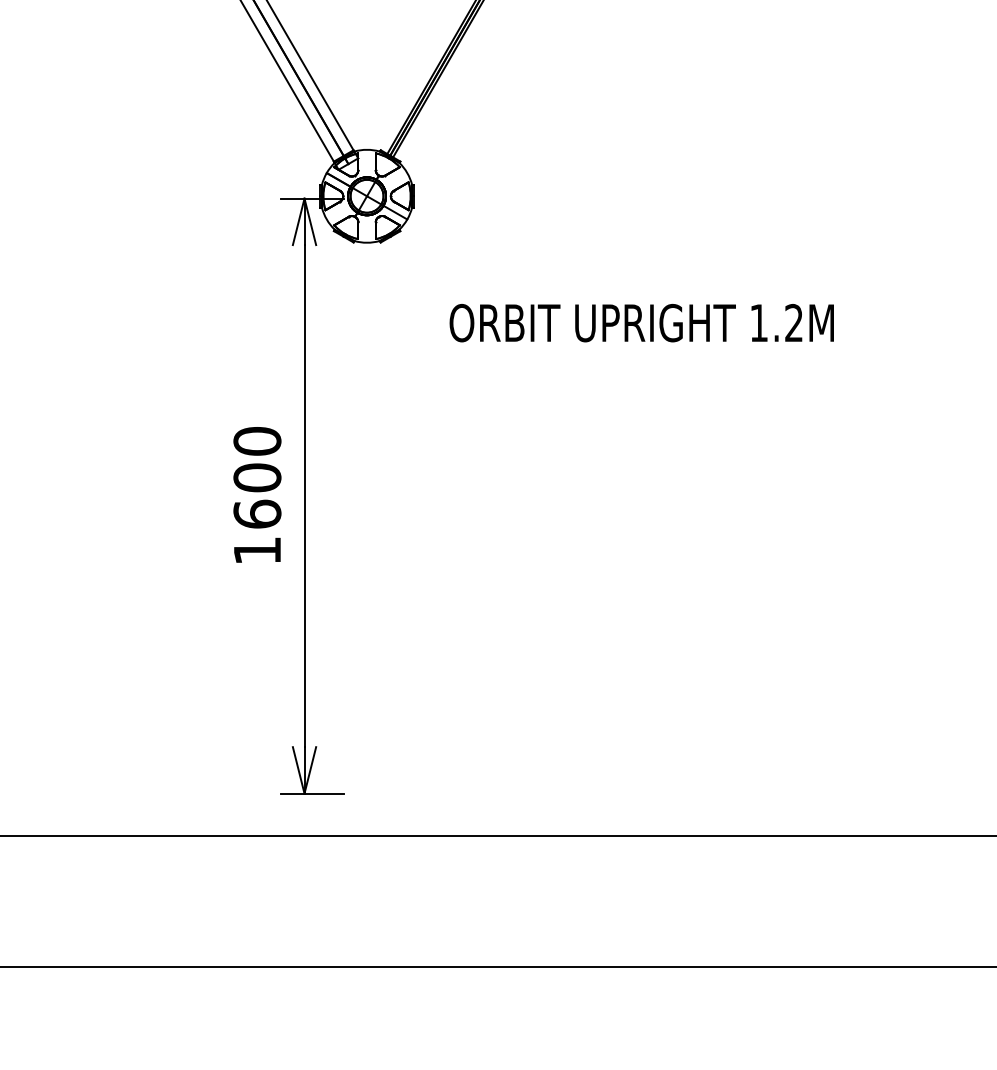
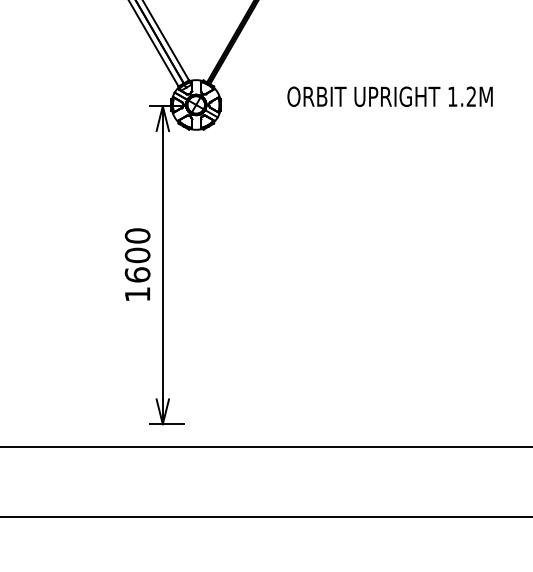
text: (640, 322) -> (389, 96), moved

